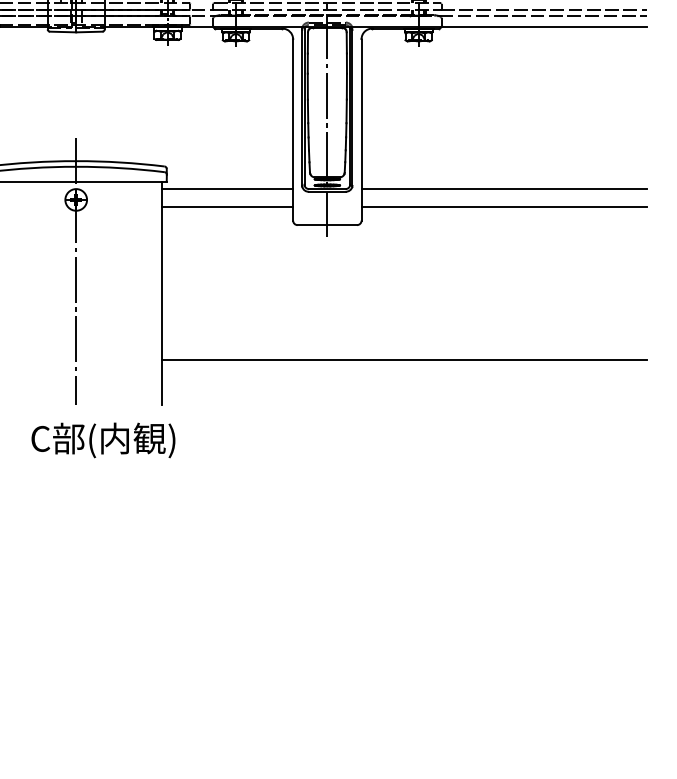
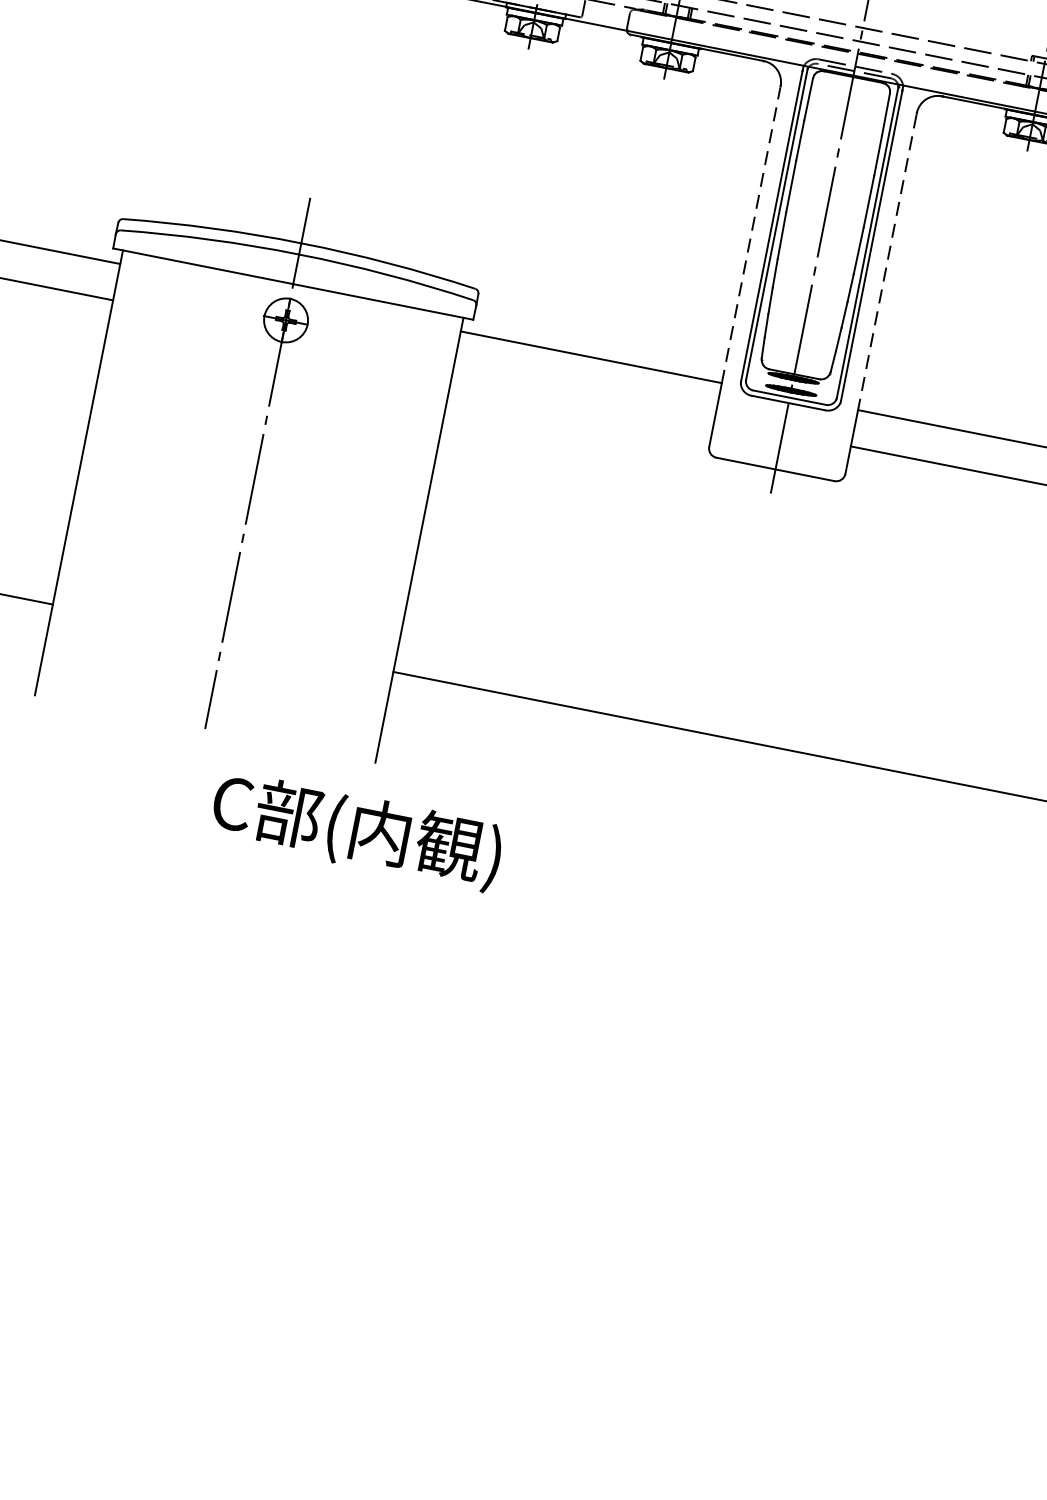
line: (293, 113) -> (752, 234), solid -> dashed
line: (361, 114) -> (887, 262), solid -> dashed
line: (227, 206) -> (584, 393), removed
text: (103, 440) -> (356, 831), moved

